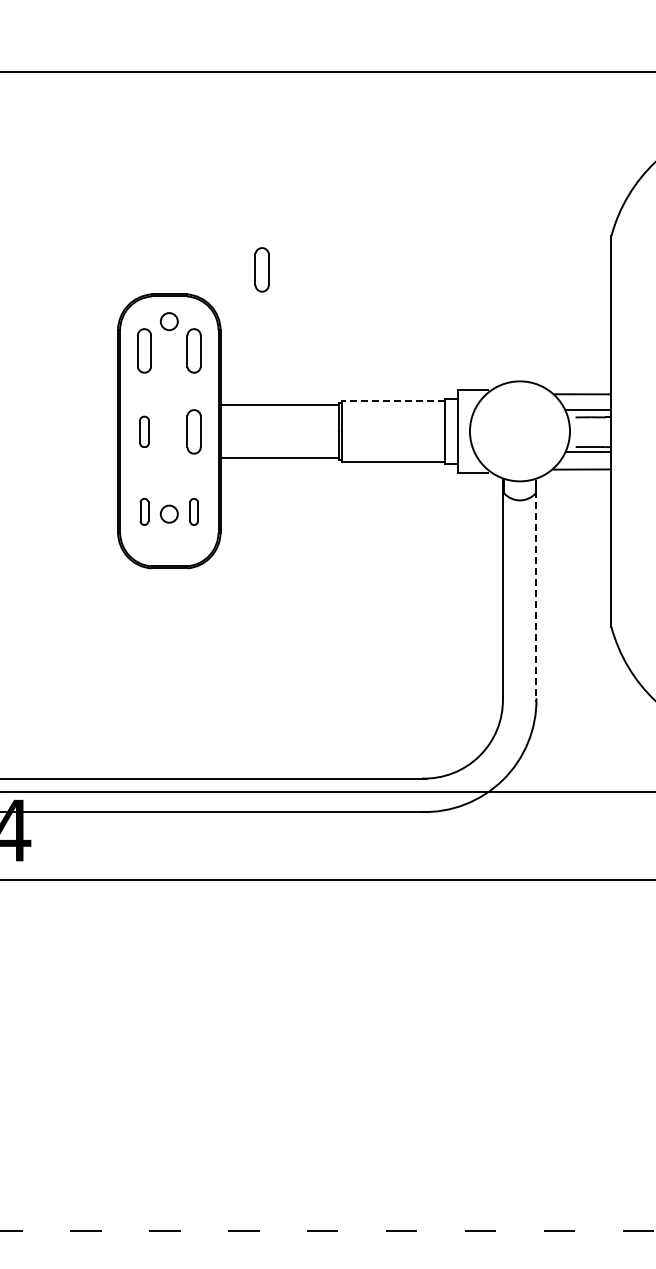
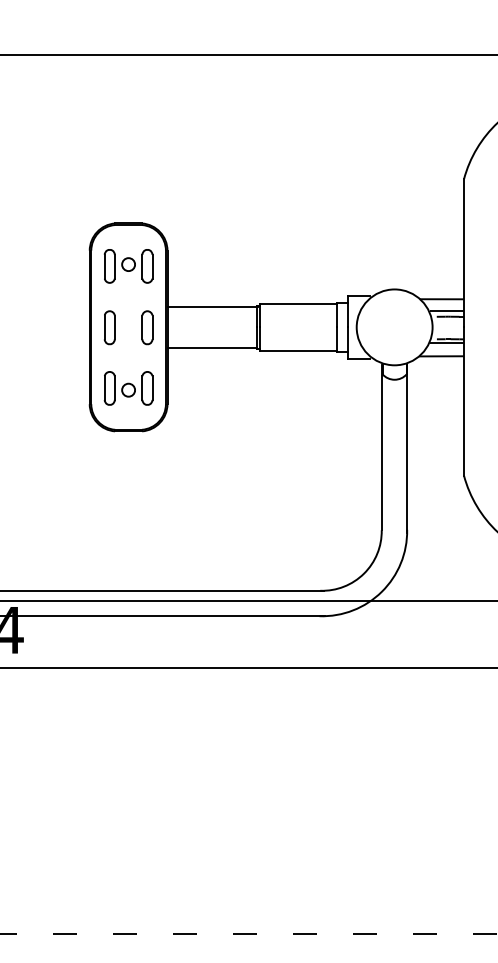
part: (261, 269) -> (198, 204), removed
circle: (168, 321) -> (127, 264), moved
line: (392, 400) -> (297, 303), dashed -> solid
part: (144, 431) -> (109, 327), size x1.43
part: (144, 511) -> (109, 388), size x1.67
part: (193, 511) -> (146, 388), size x1.67
line: (536, 591) -> (407, 448), dashed -> solid

